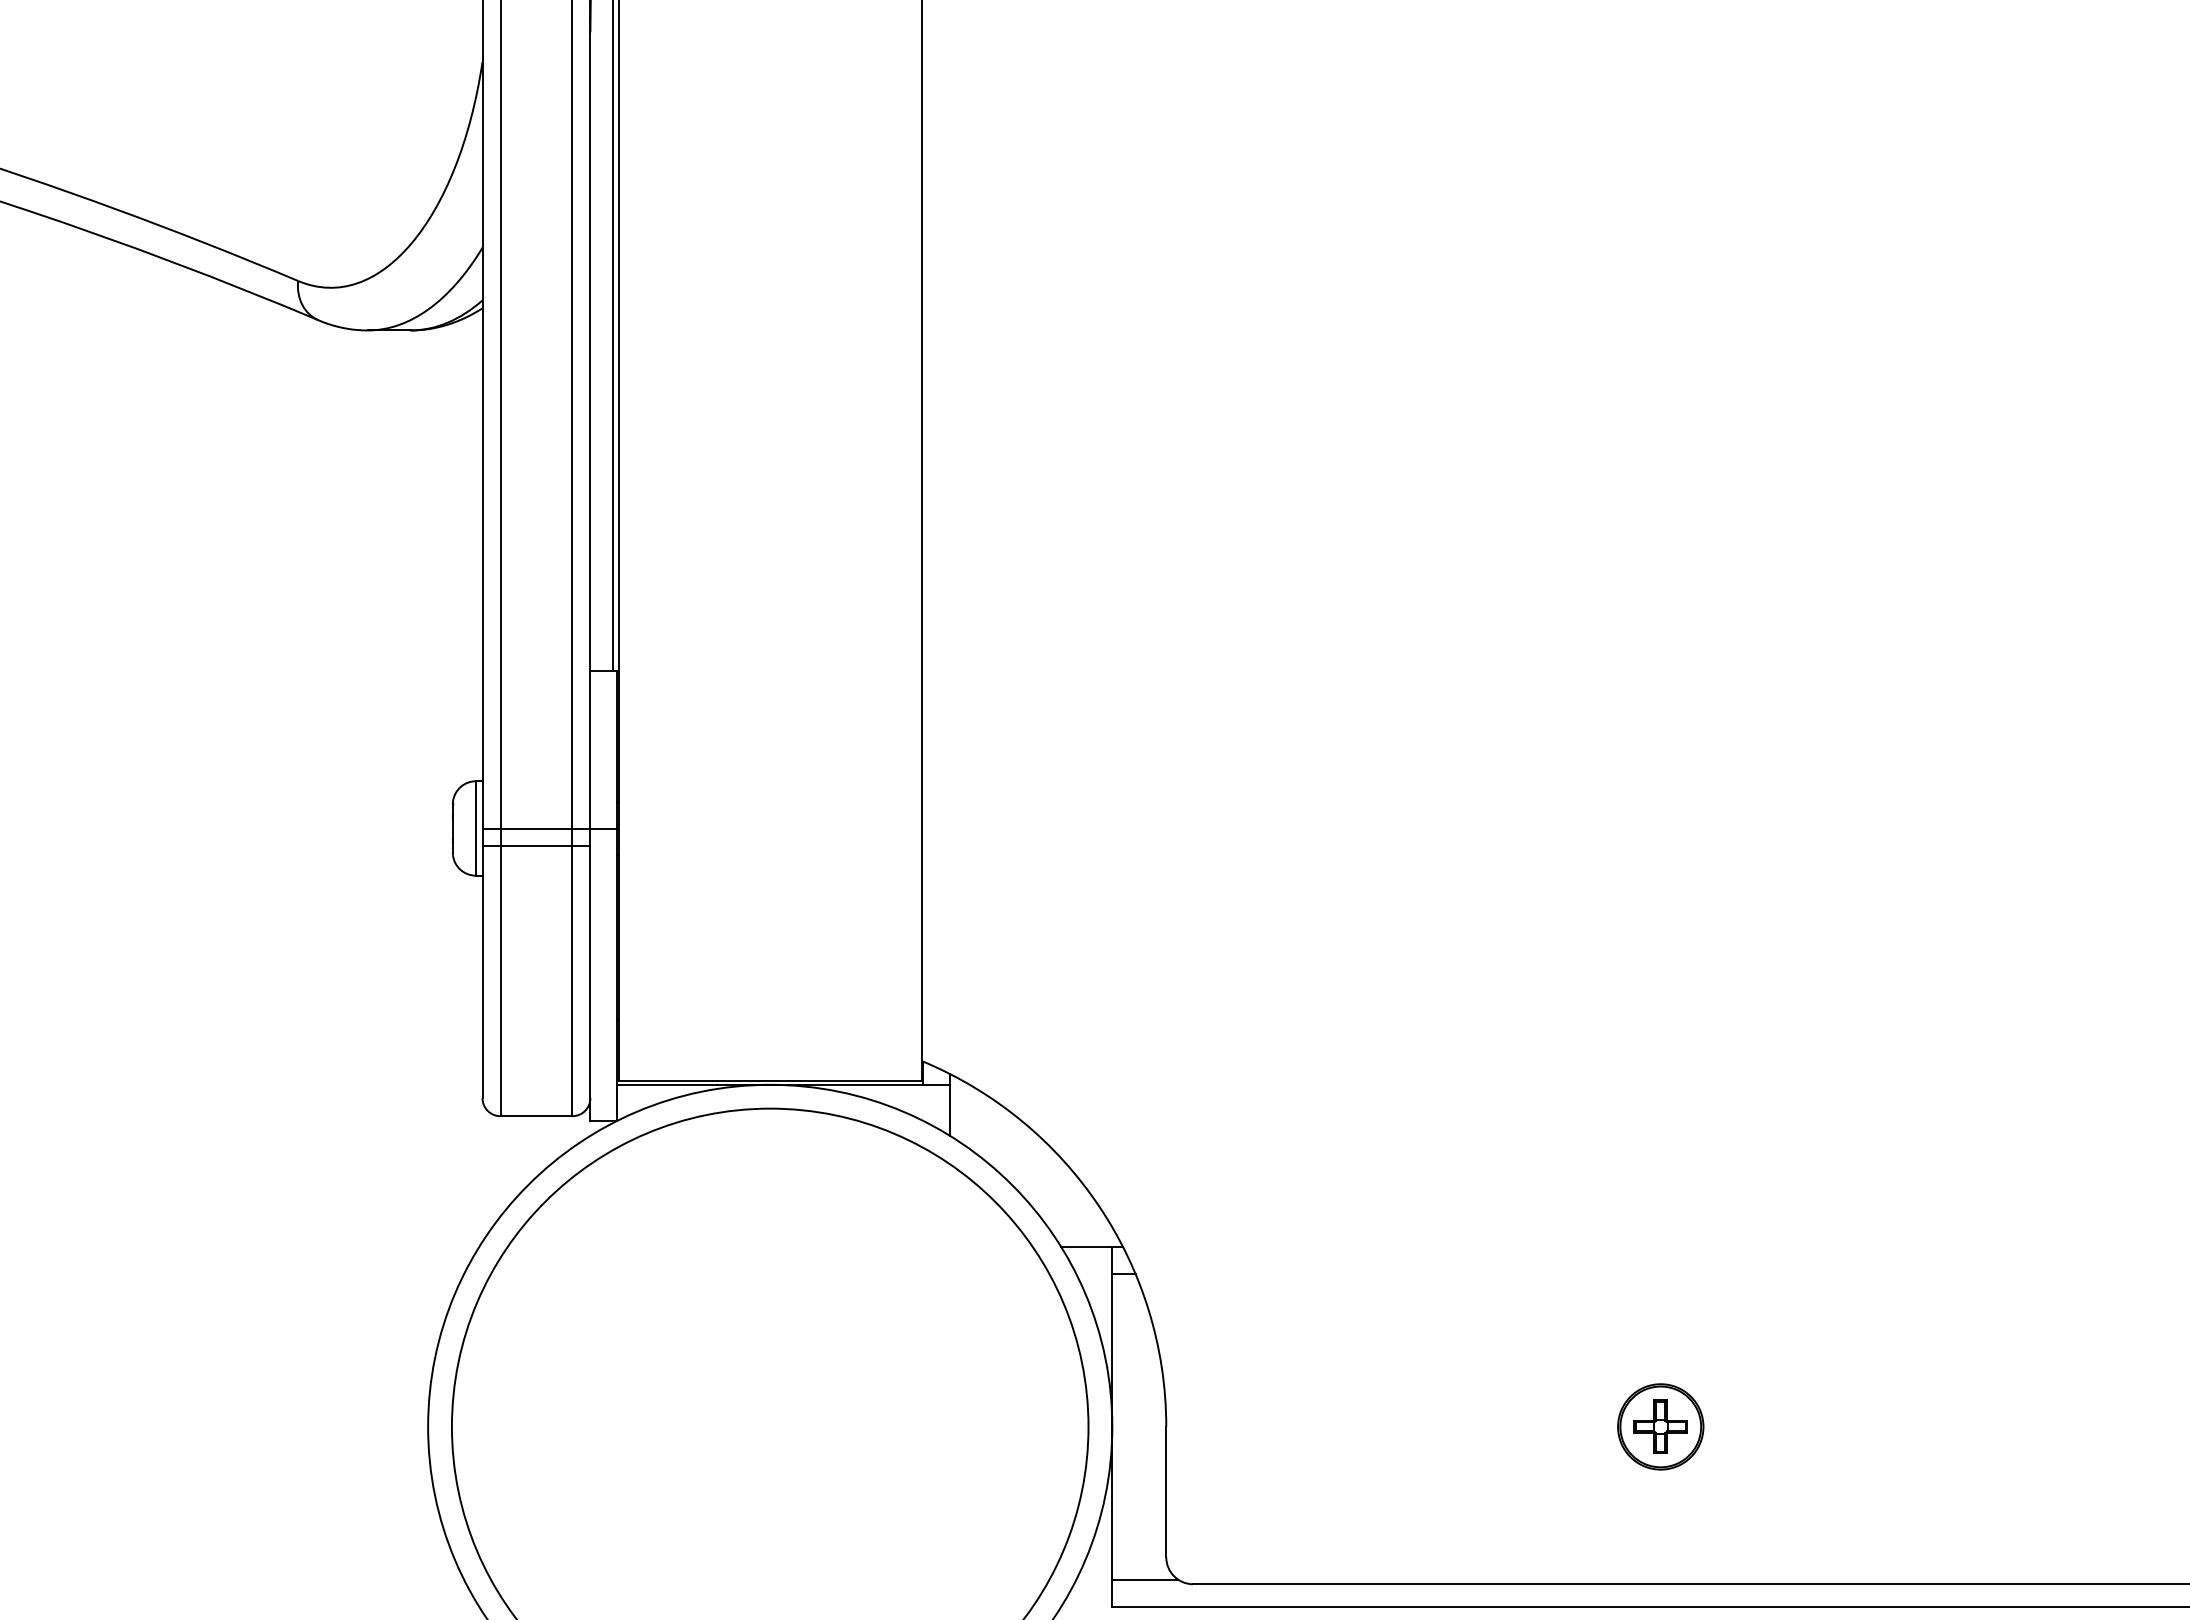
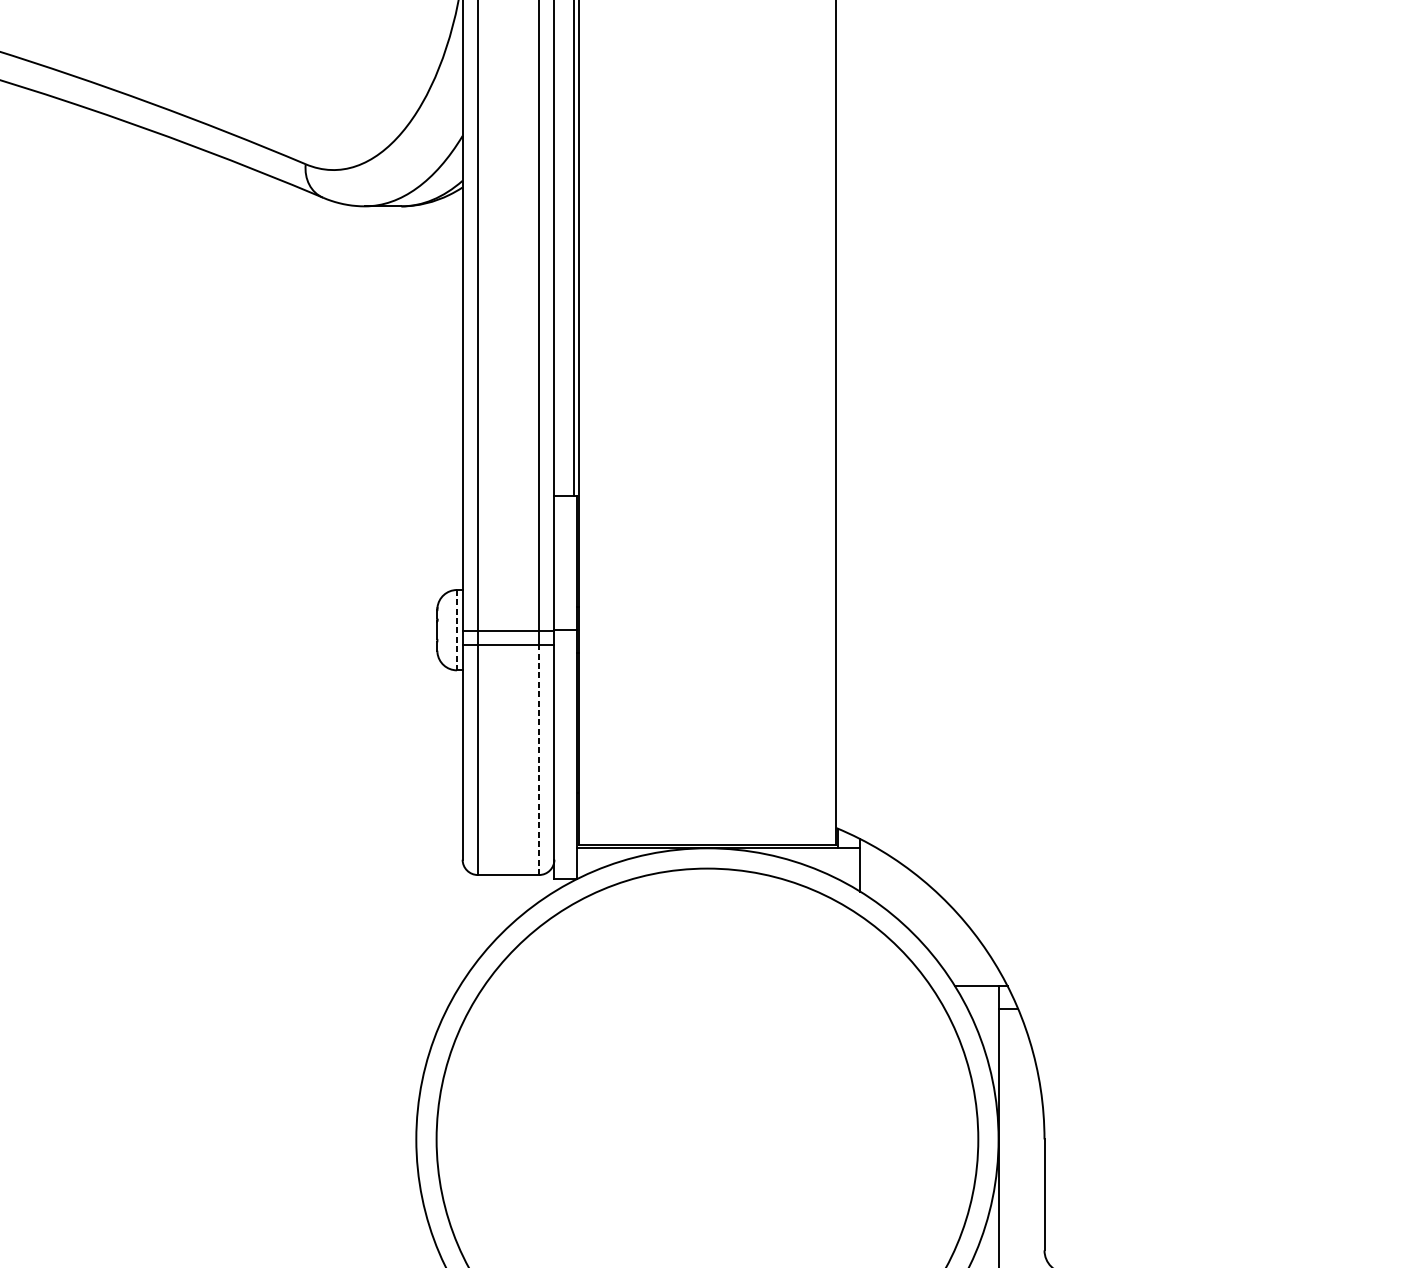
line: (475, 828) -> (456, 630), solid -> dashed
line: (572, 981) -> (539, 760), solid -> dashed

